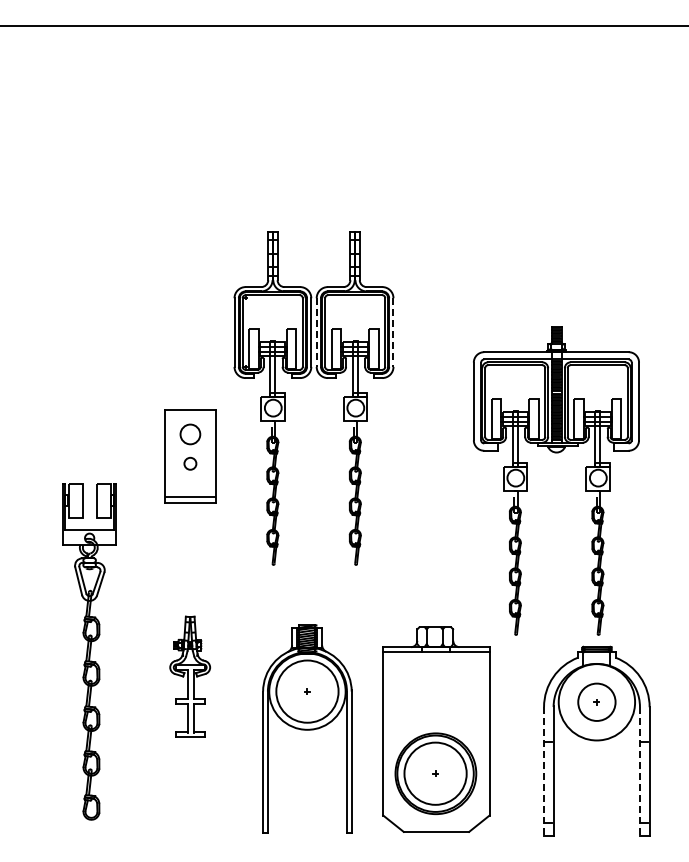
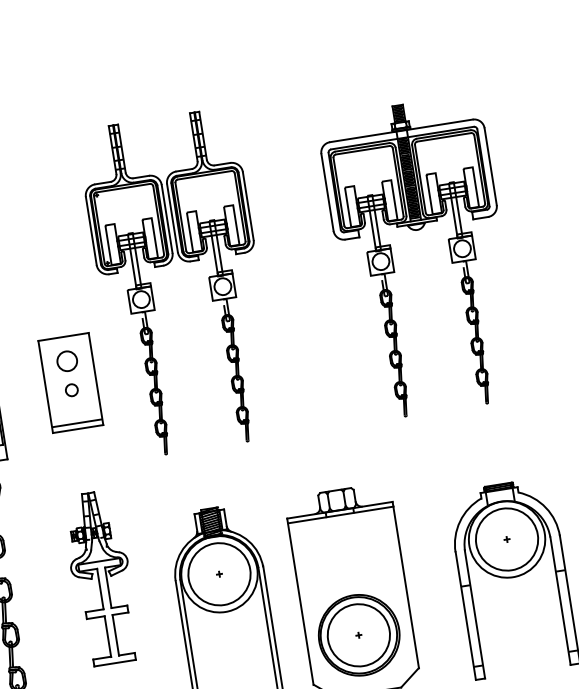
line: (316, 333) -> (172, 219), dashed -> solid
line: (393, 333) -> (248, 207), dashed -> solid
part: (556, 453) -> (417, 230), moved
part: (190, 456) -> (70, 383), moved
part: (189, 676) -> (100, 577), size x1.43
circle: (596, 702) -> (506, 539), size x1.67
line: (544, 771) -> (466, 616), dashed -> solid
line: (640, 771) -> (560, 601), dashed -> solid

